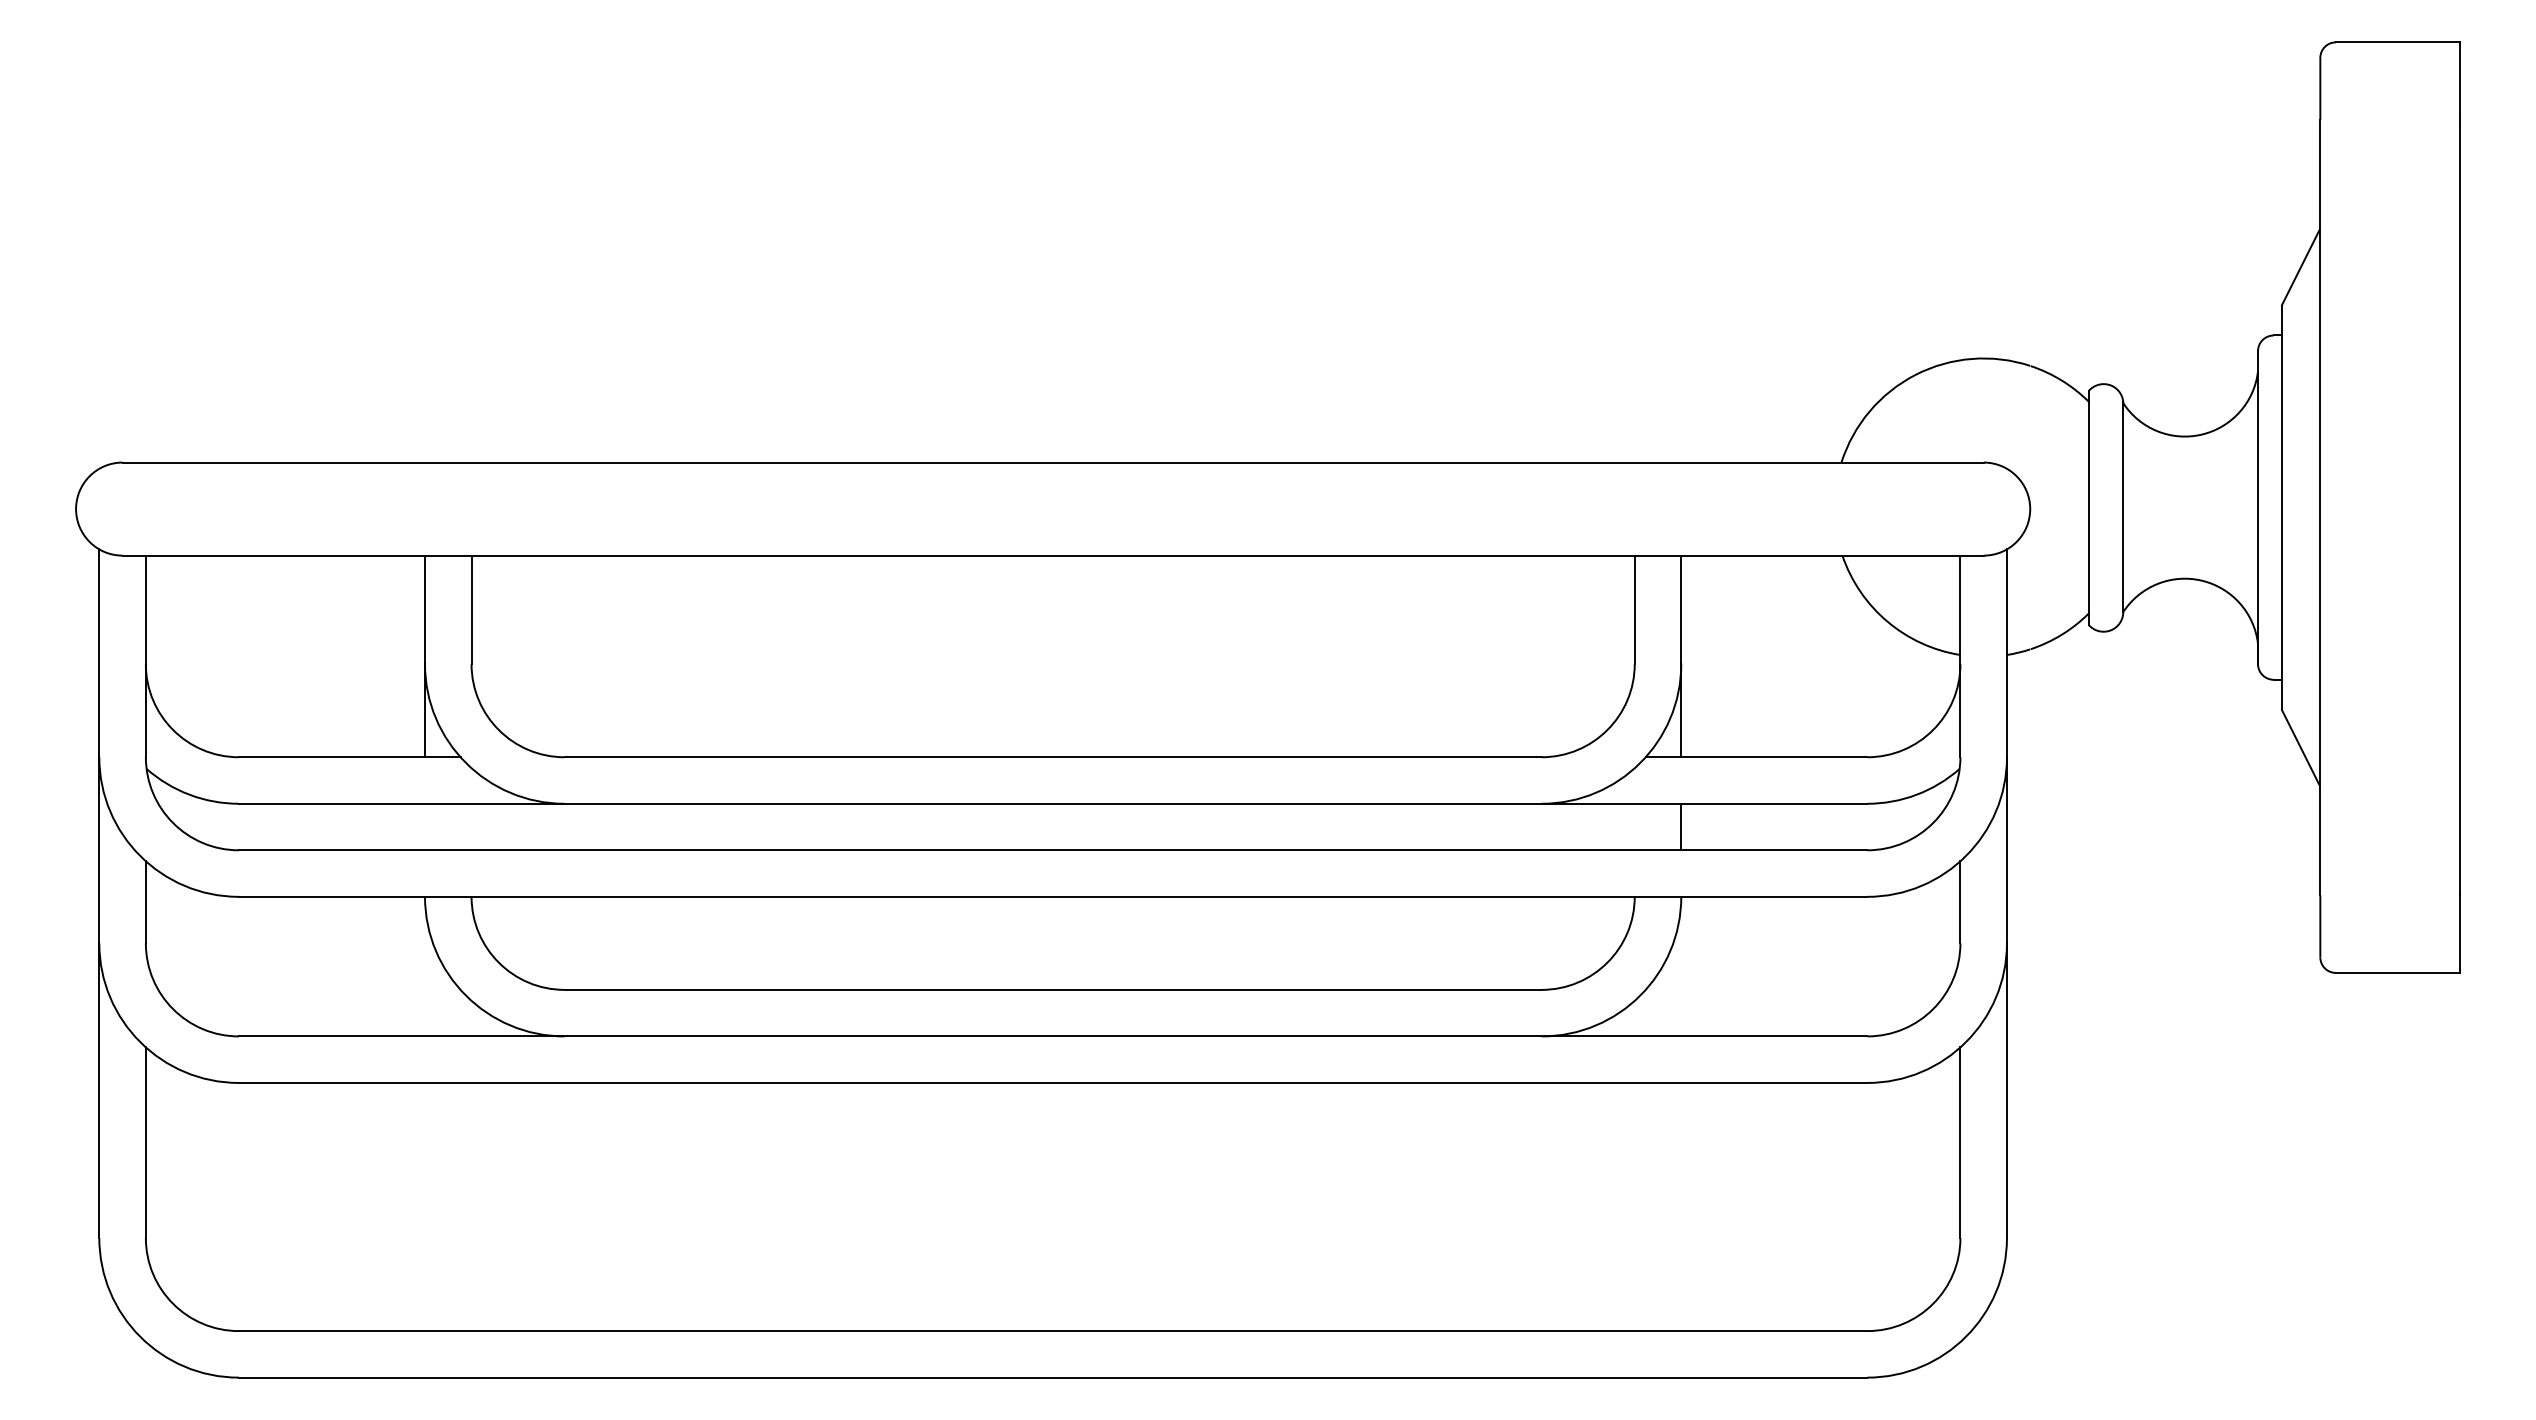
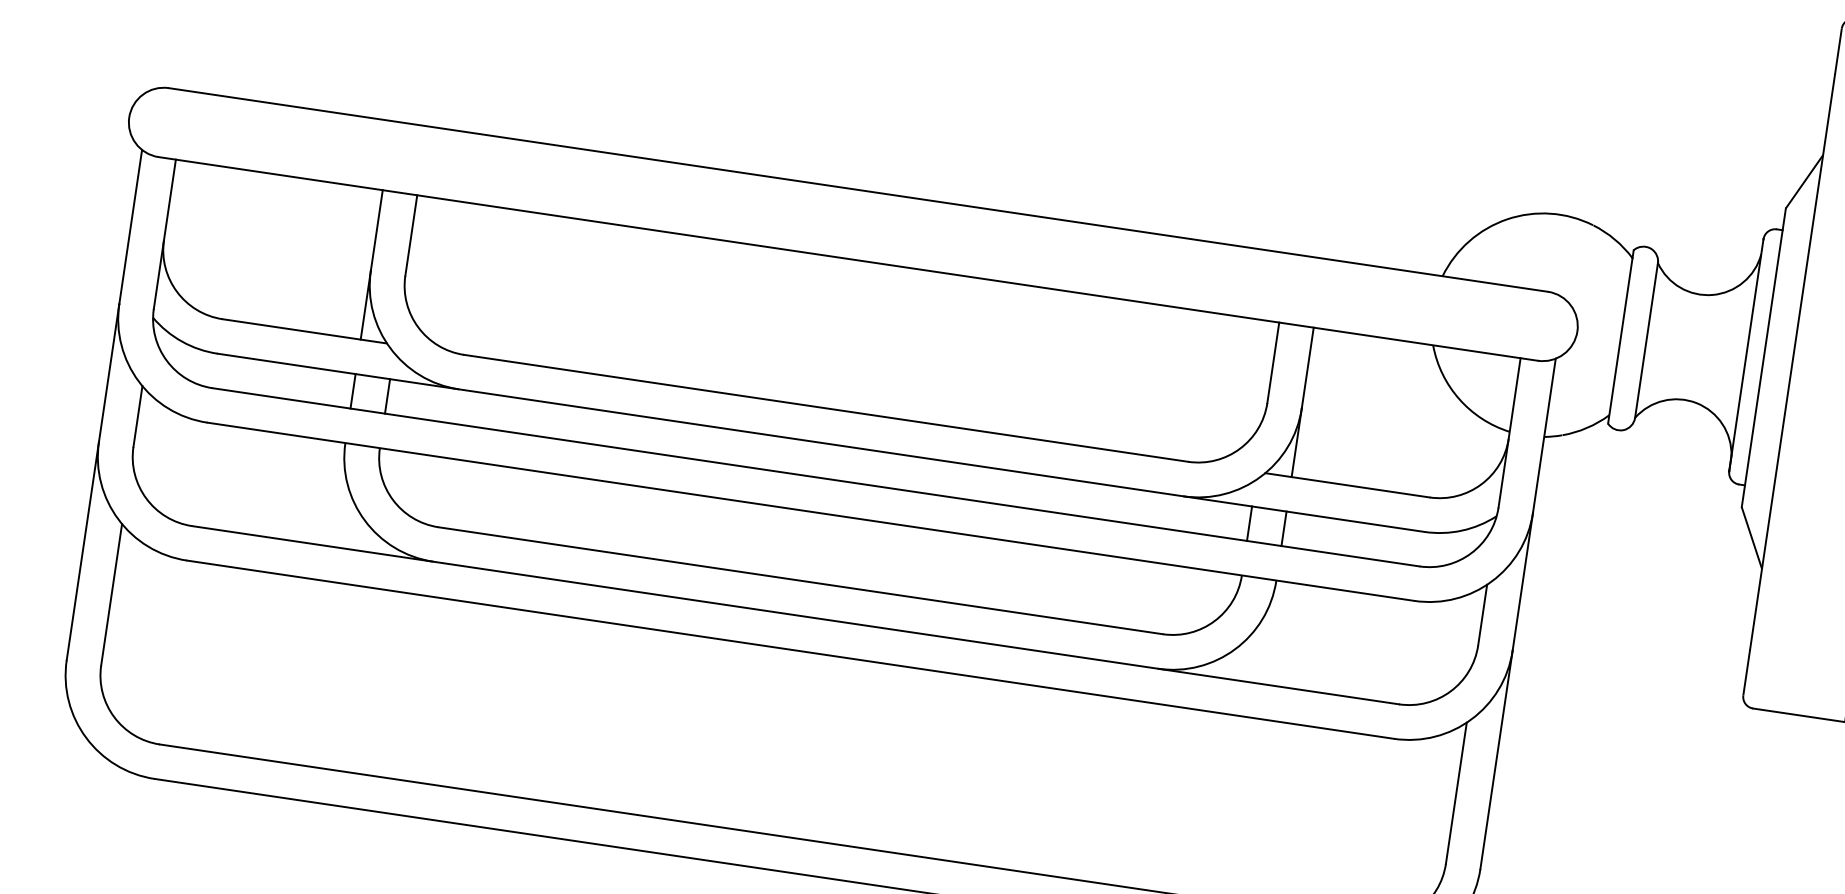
line: (425, 826) -> (353, 390), added
line: (471, 826) -> (387, 396), added
line: (1634, 826) -> (1249, 523), added

